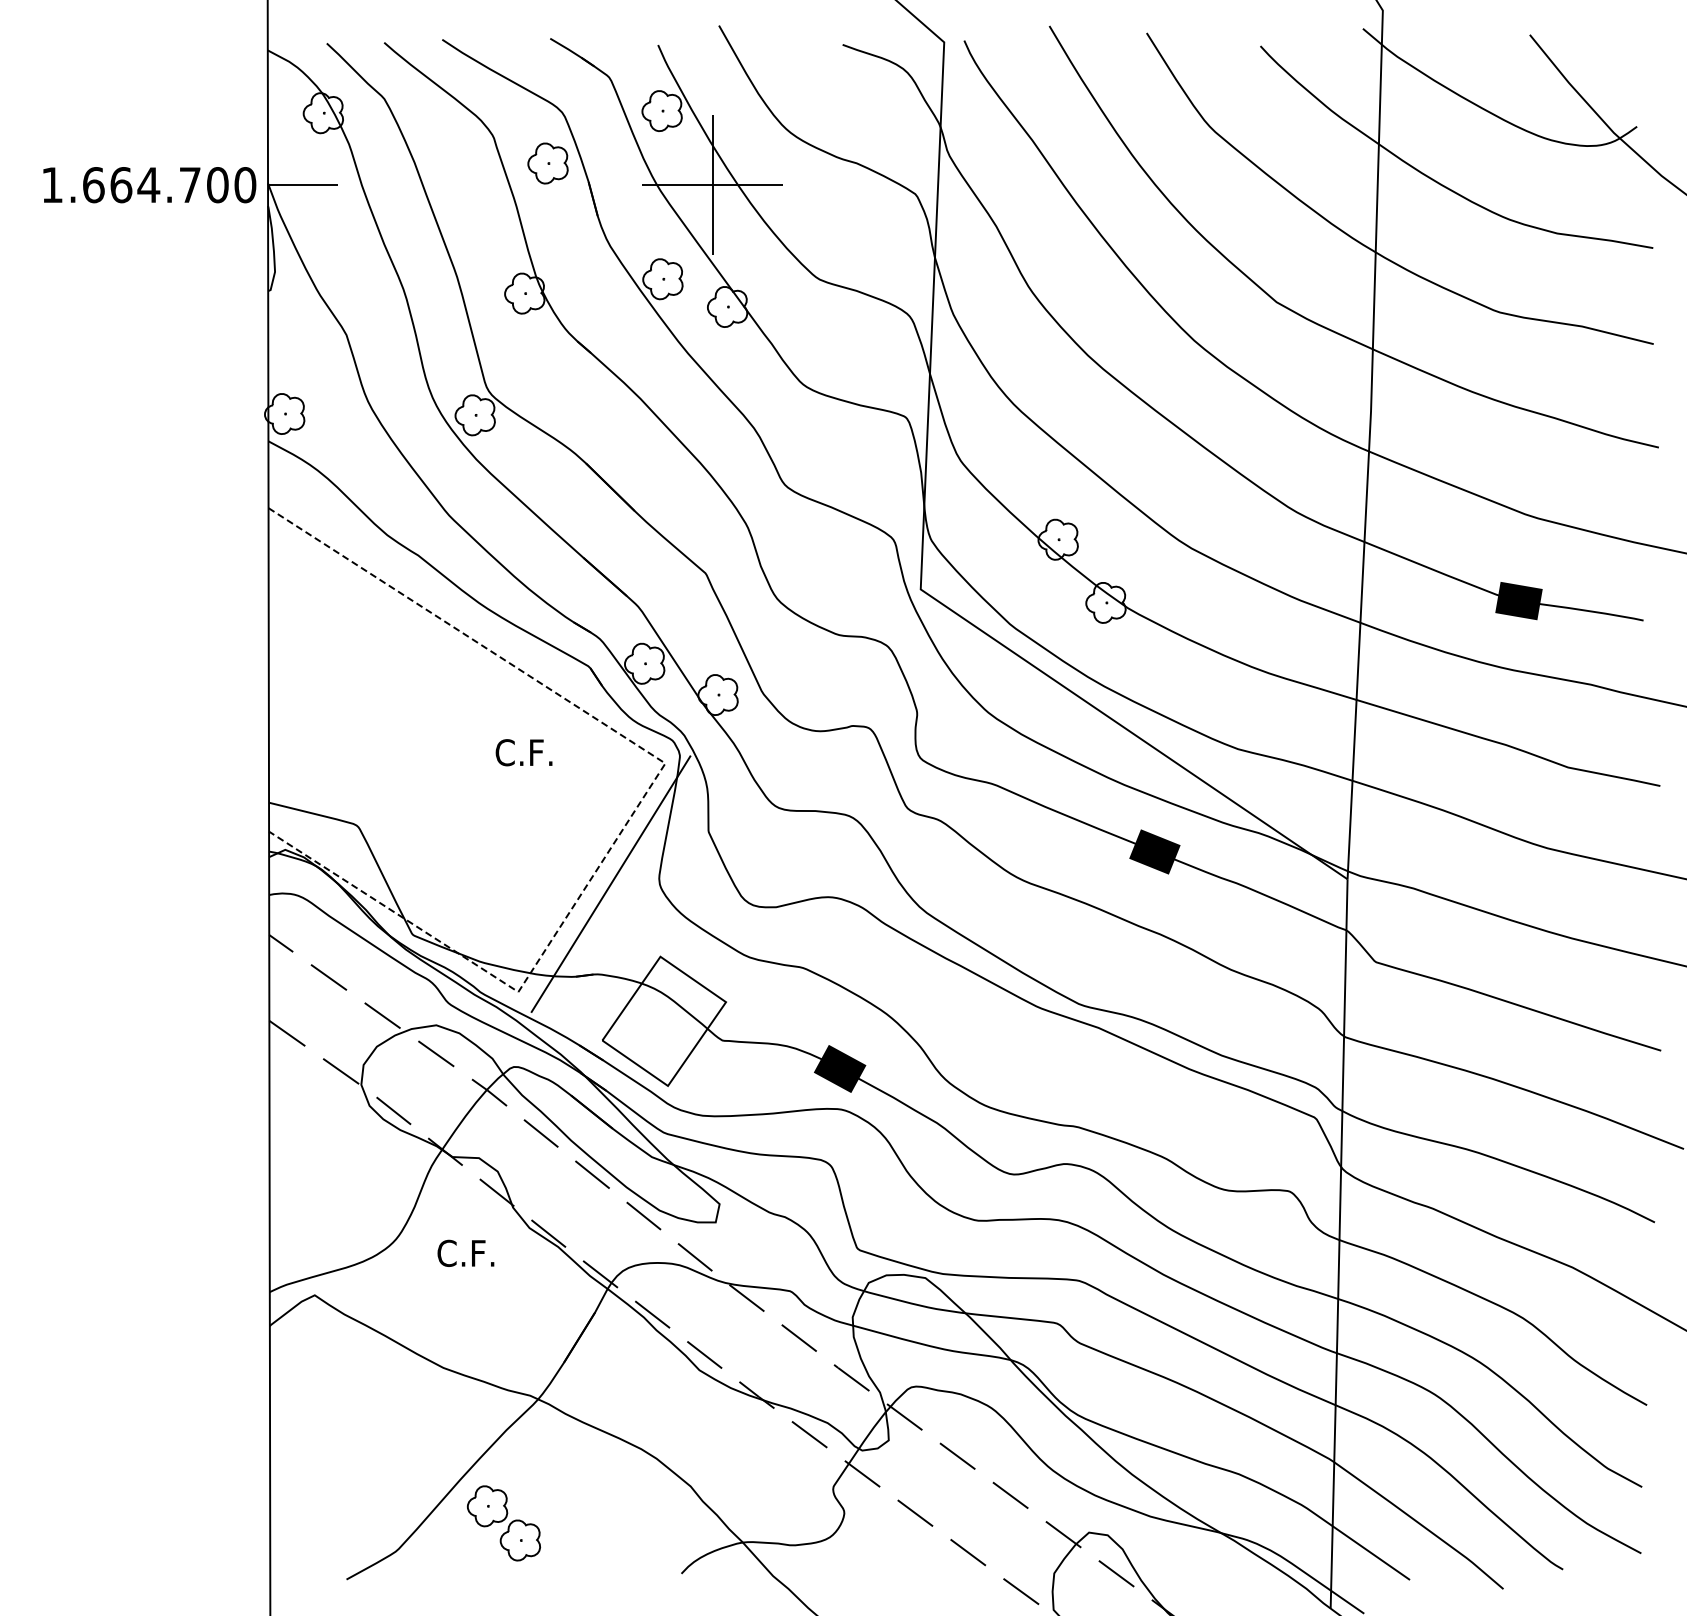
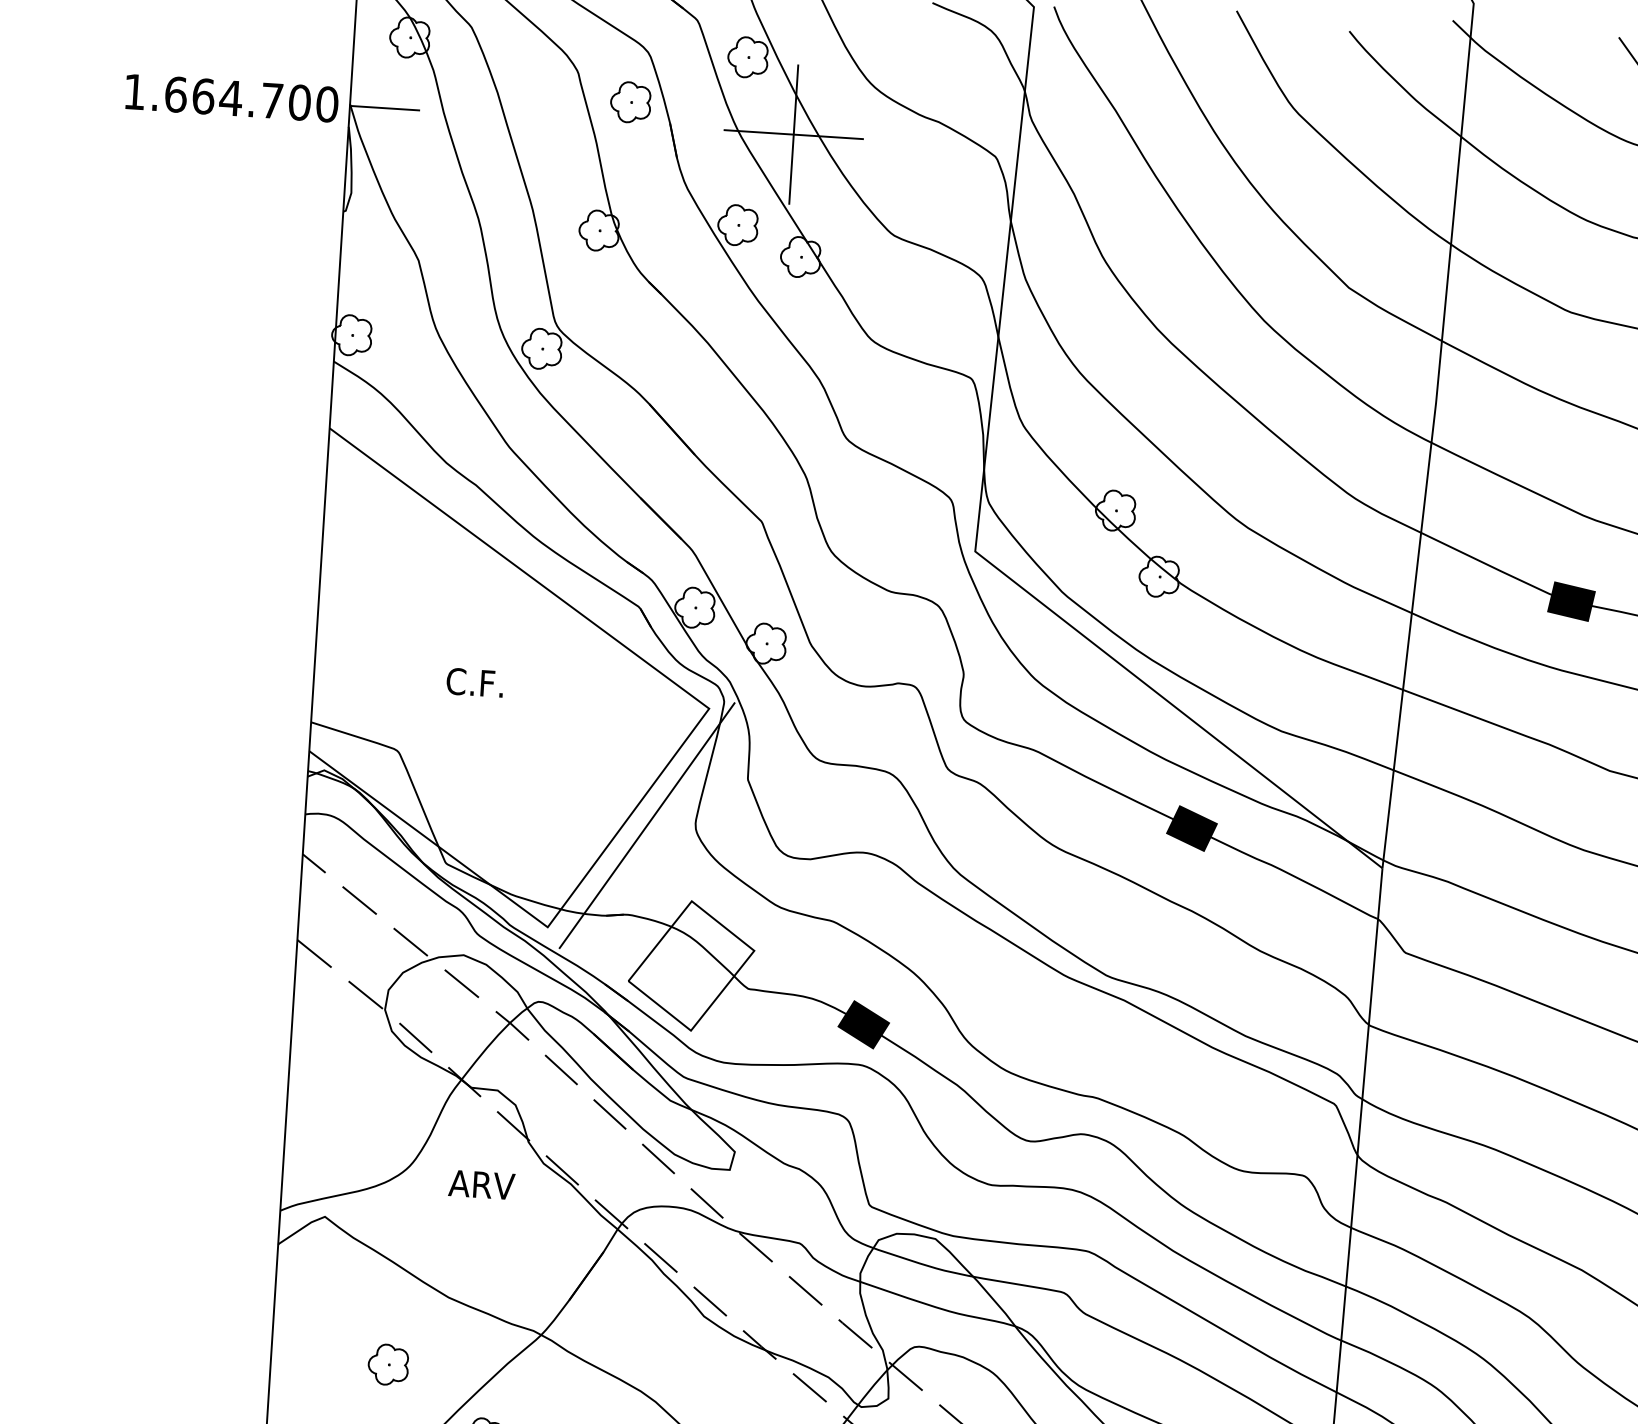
text: (523, 752) -> (474, 682), moved
line: (638, 804) -> (679, 747), dashed -> solid
text: (469, 1252) -> (482, 1184), C.F. -> ARV
part: (387, 1438) -> (388, 1364), added

